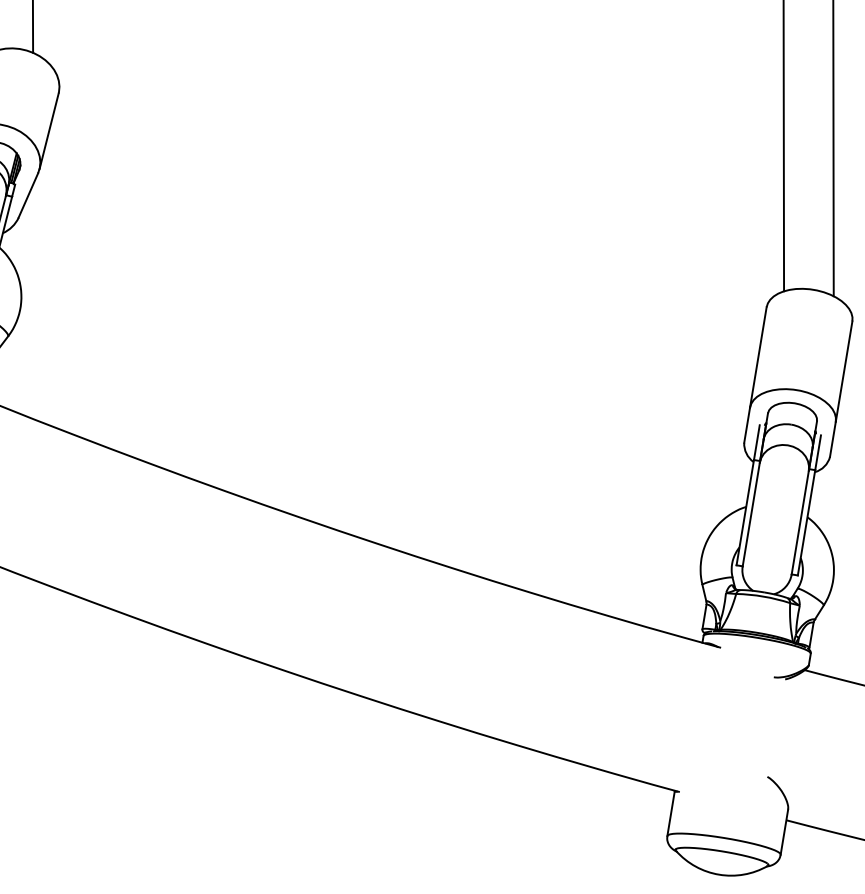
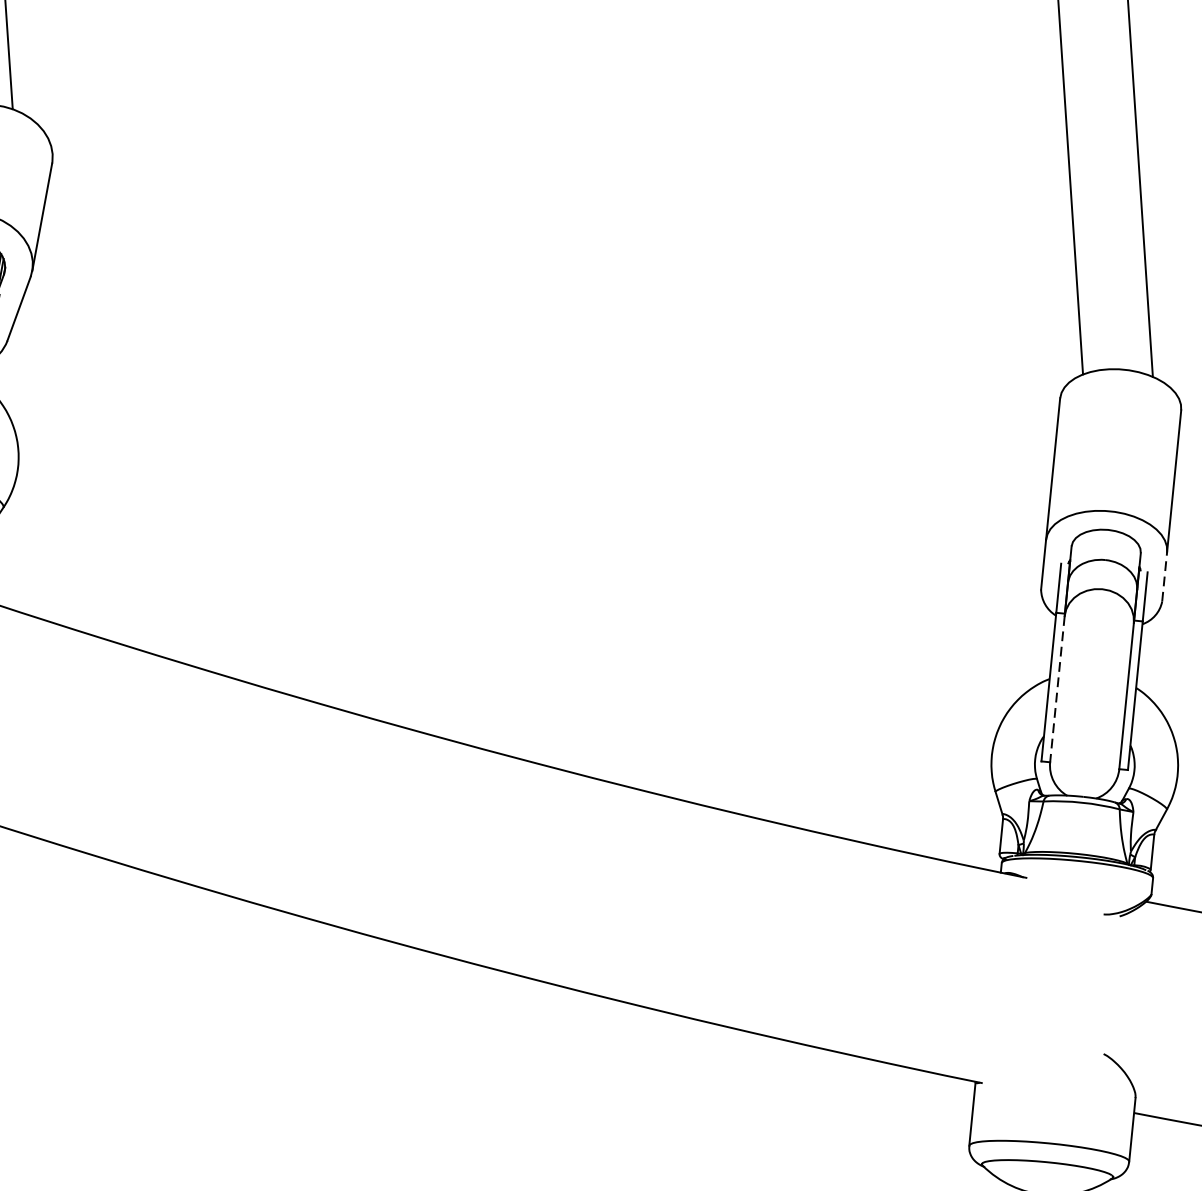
line: (832, 439) -> (1164, 577), solid -> dashed
line: (751, 515) -> (1057, 690), solid -> dashed

